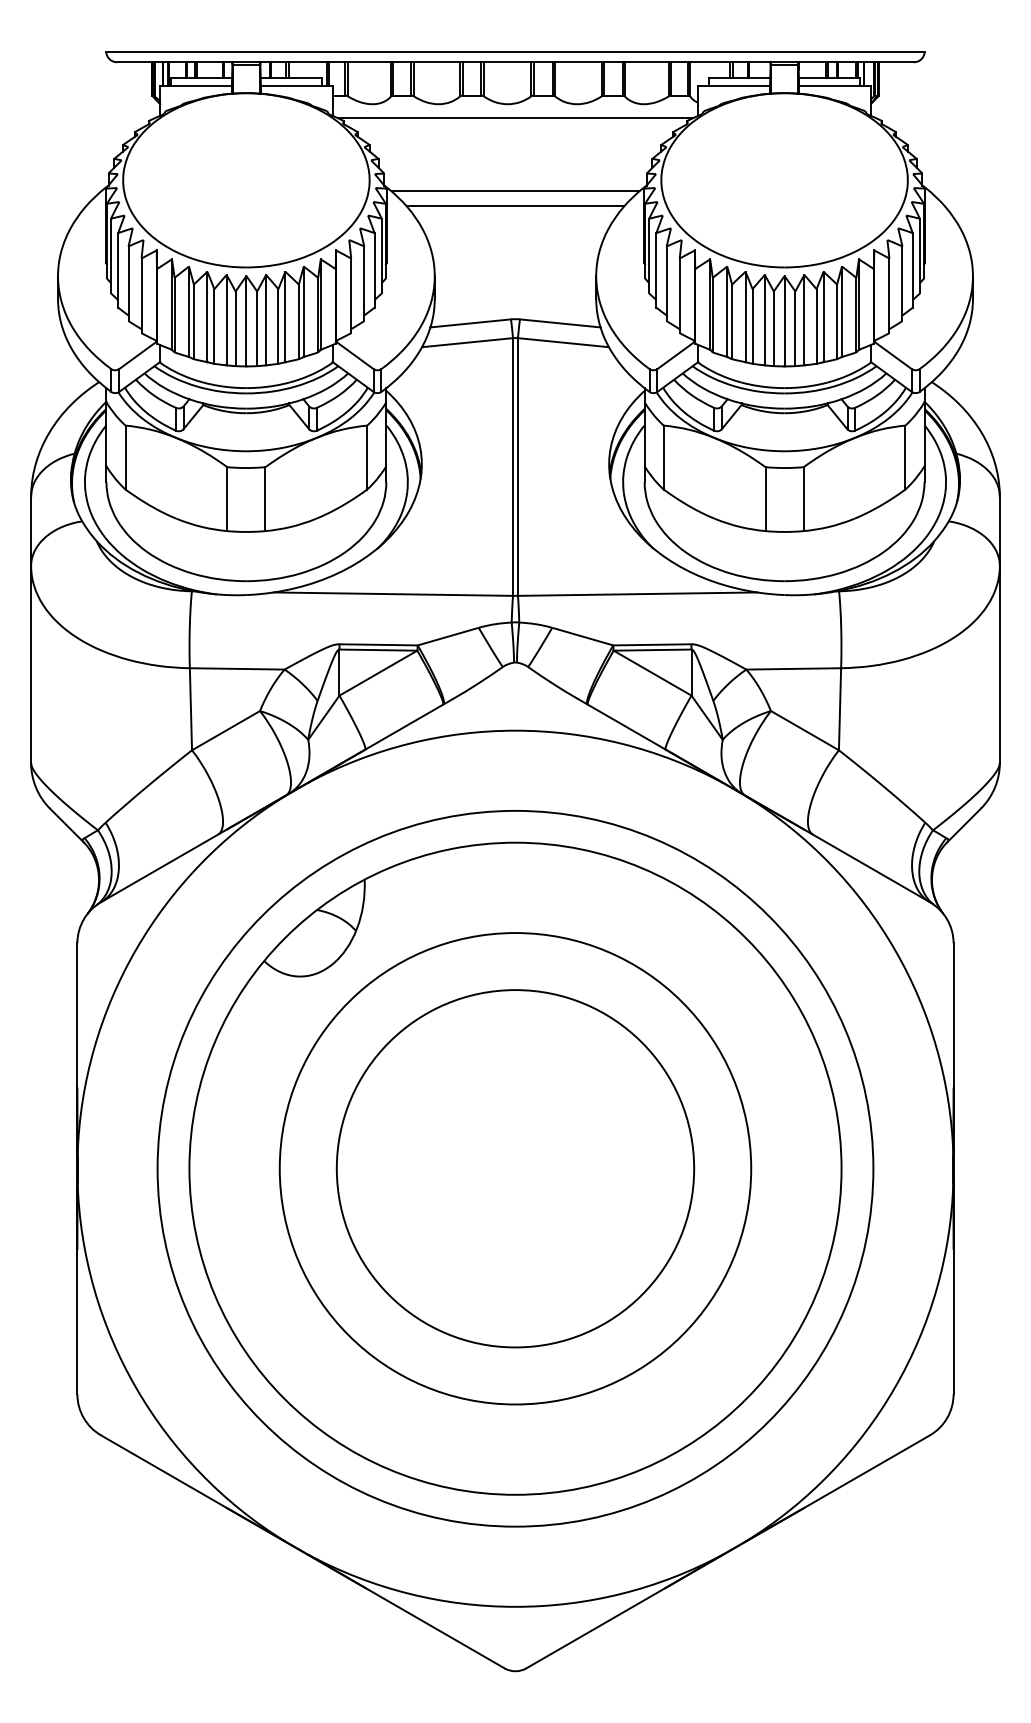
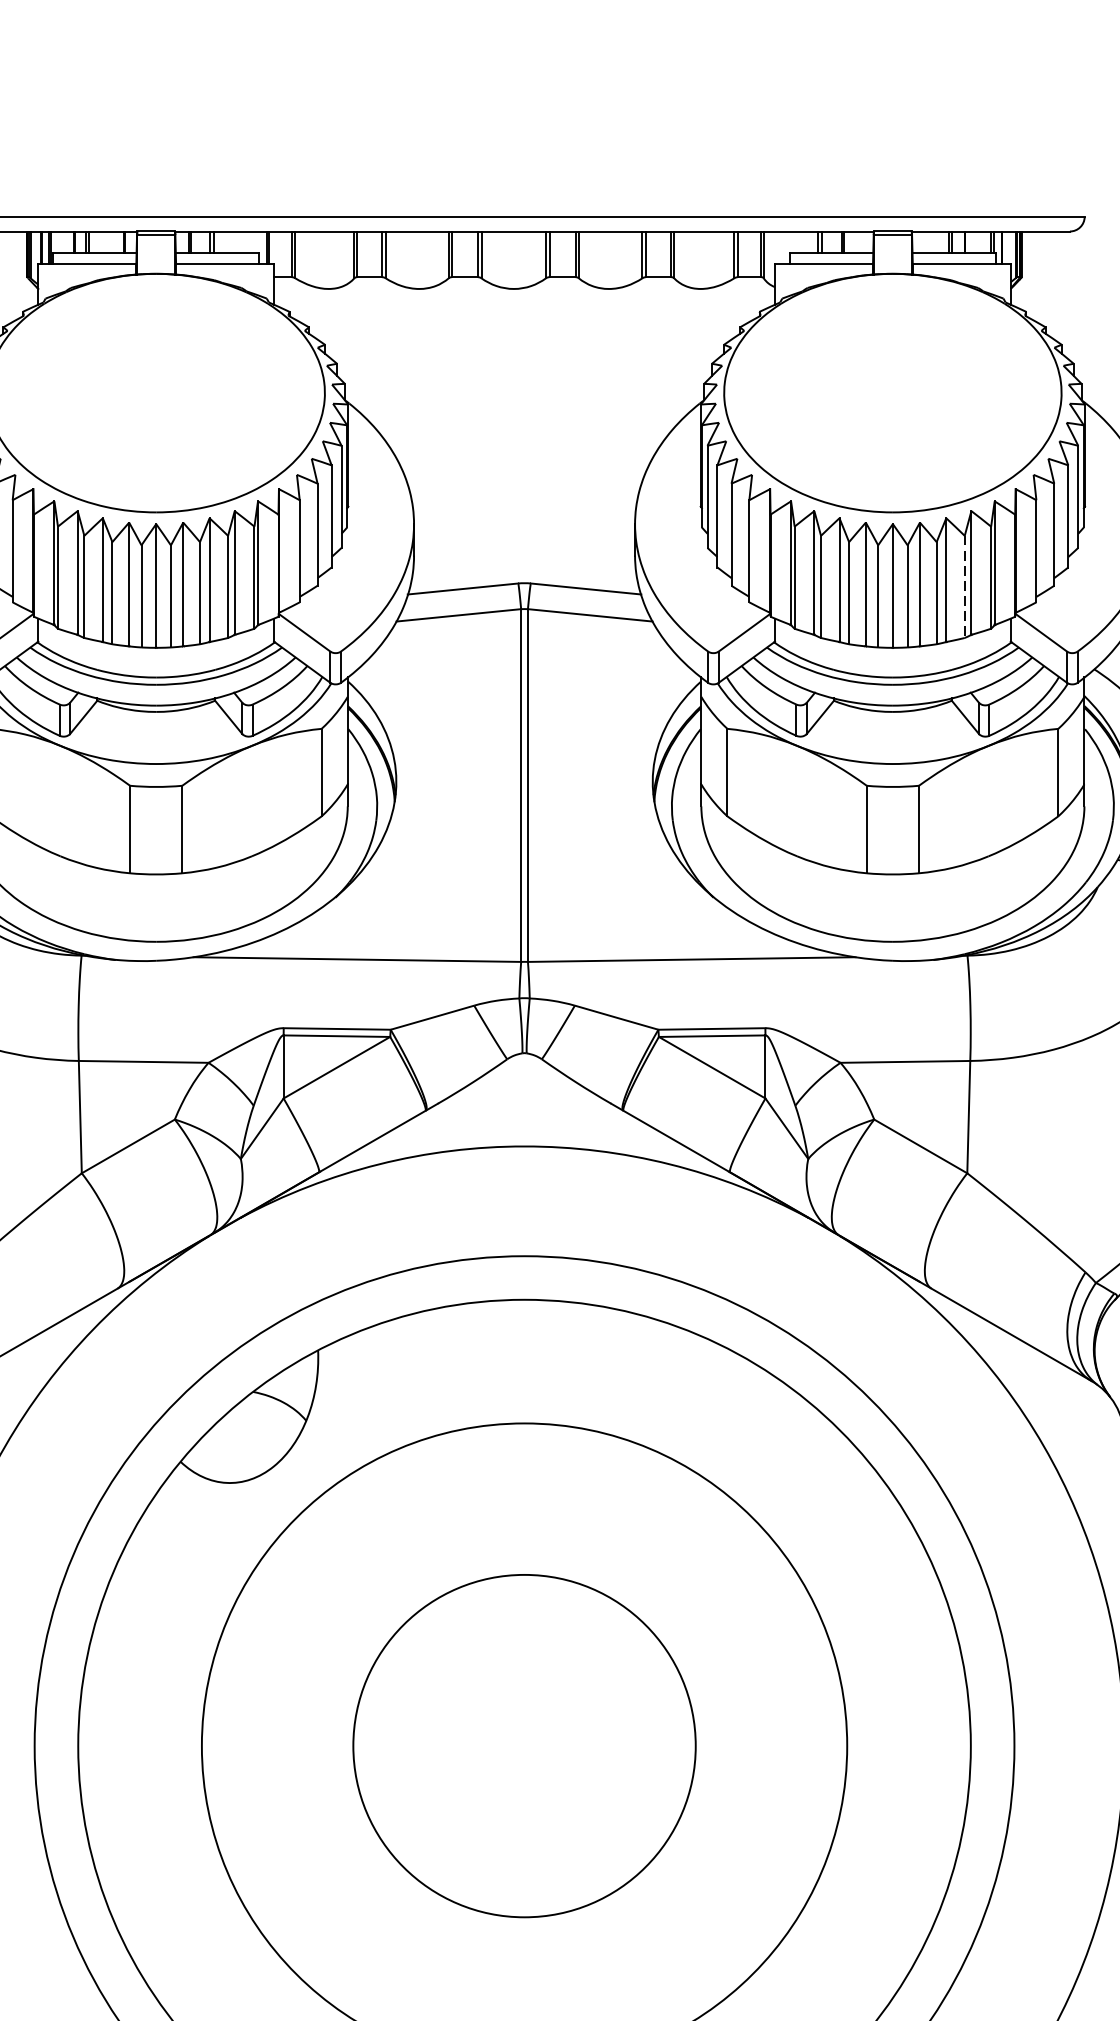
line: (515, 118) -> (524, 308), removed
line: (515, 191) -> (524, 408), removed
line: (515, 206) -> (524, 428), removed
line: (837, 322) -> (965, 587), solid -> dashed
circle: (515, 1168) -> (524, 1745), size x0.7

